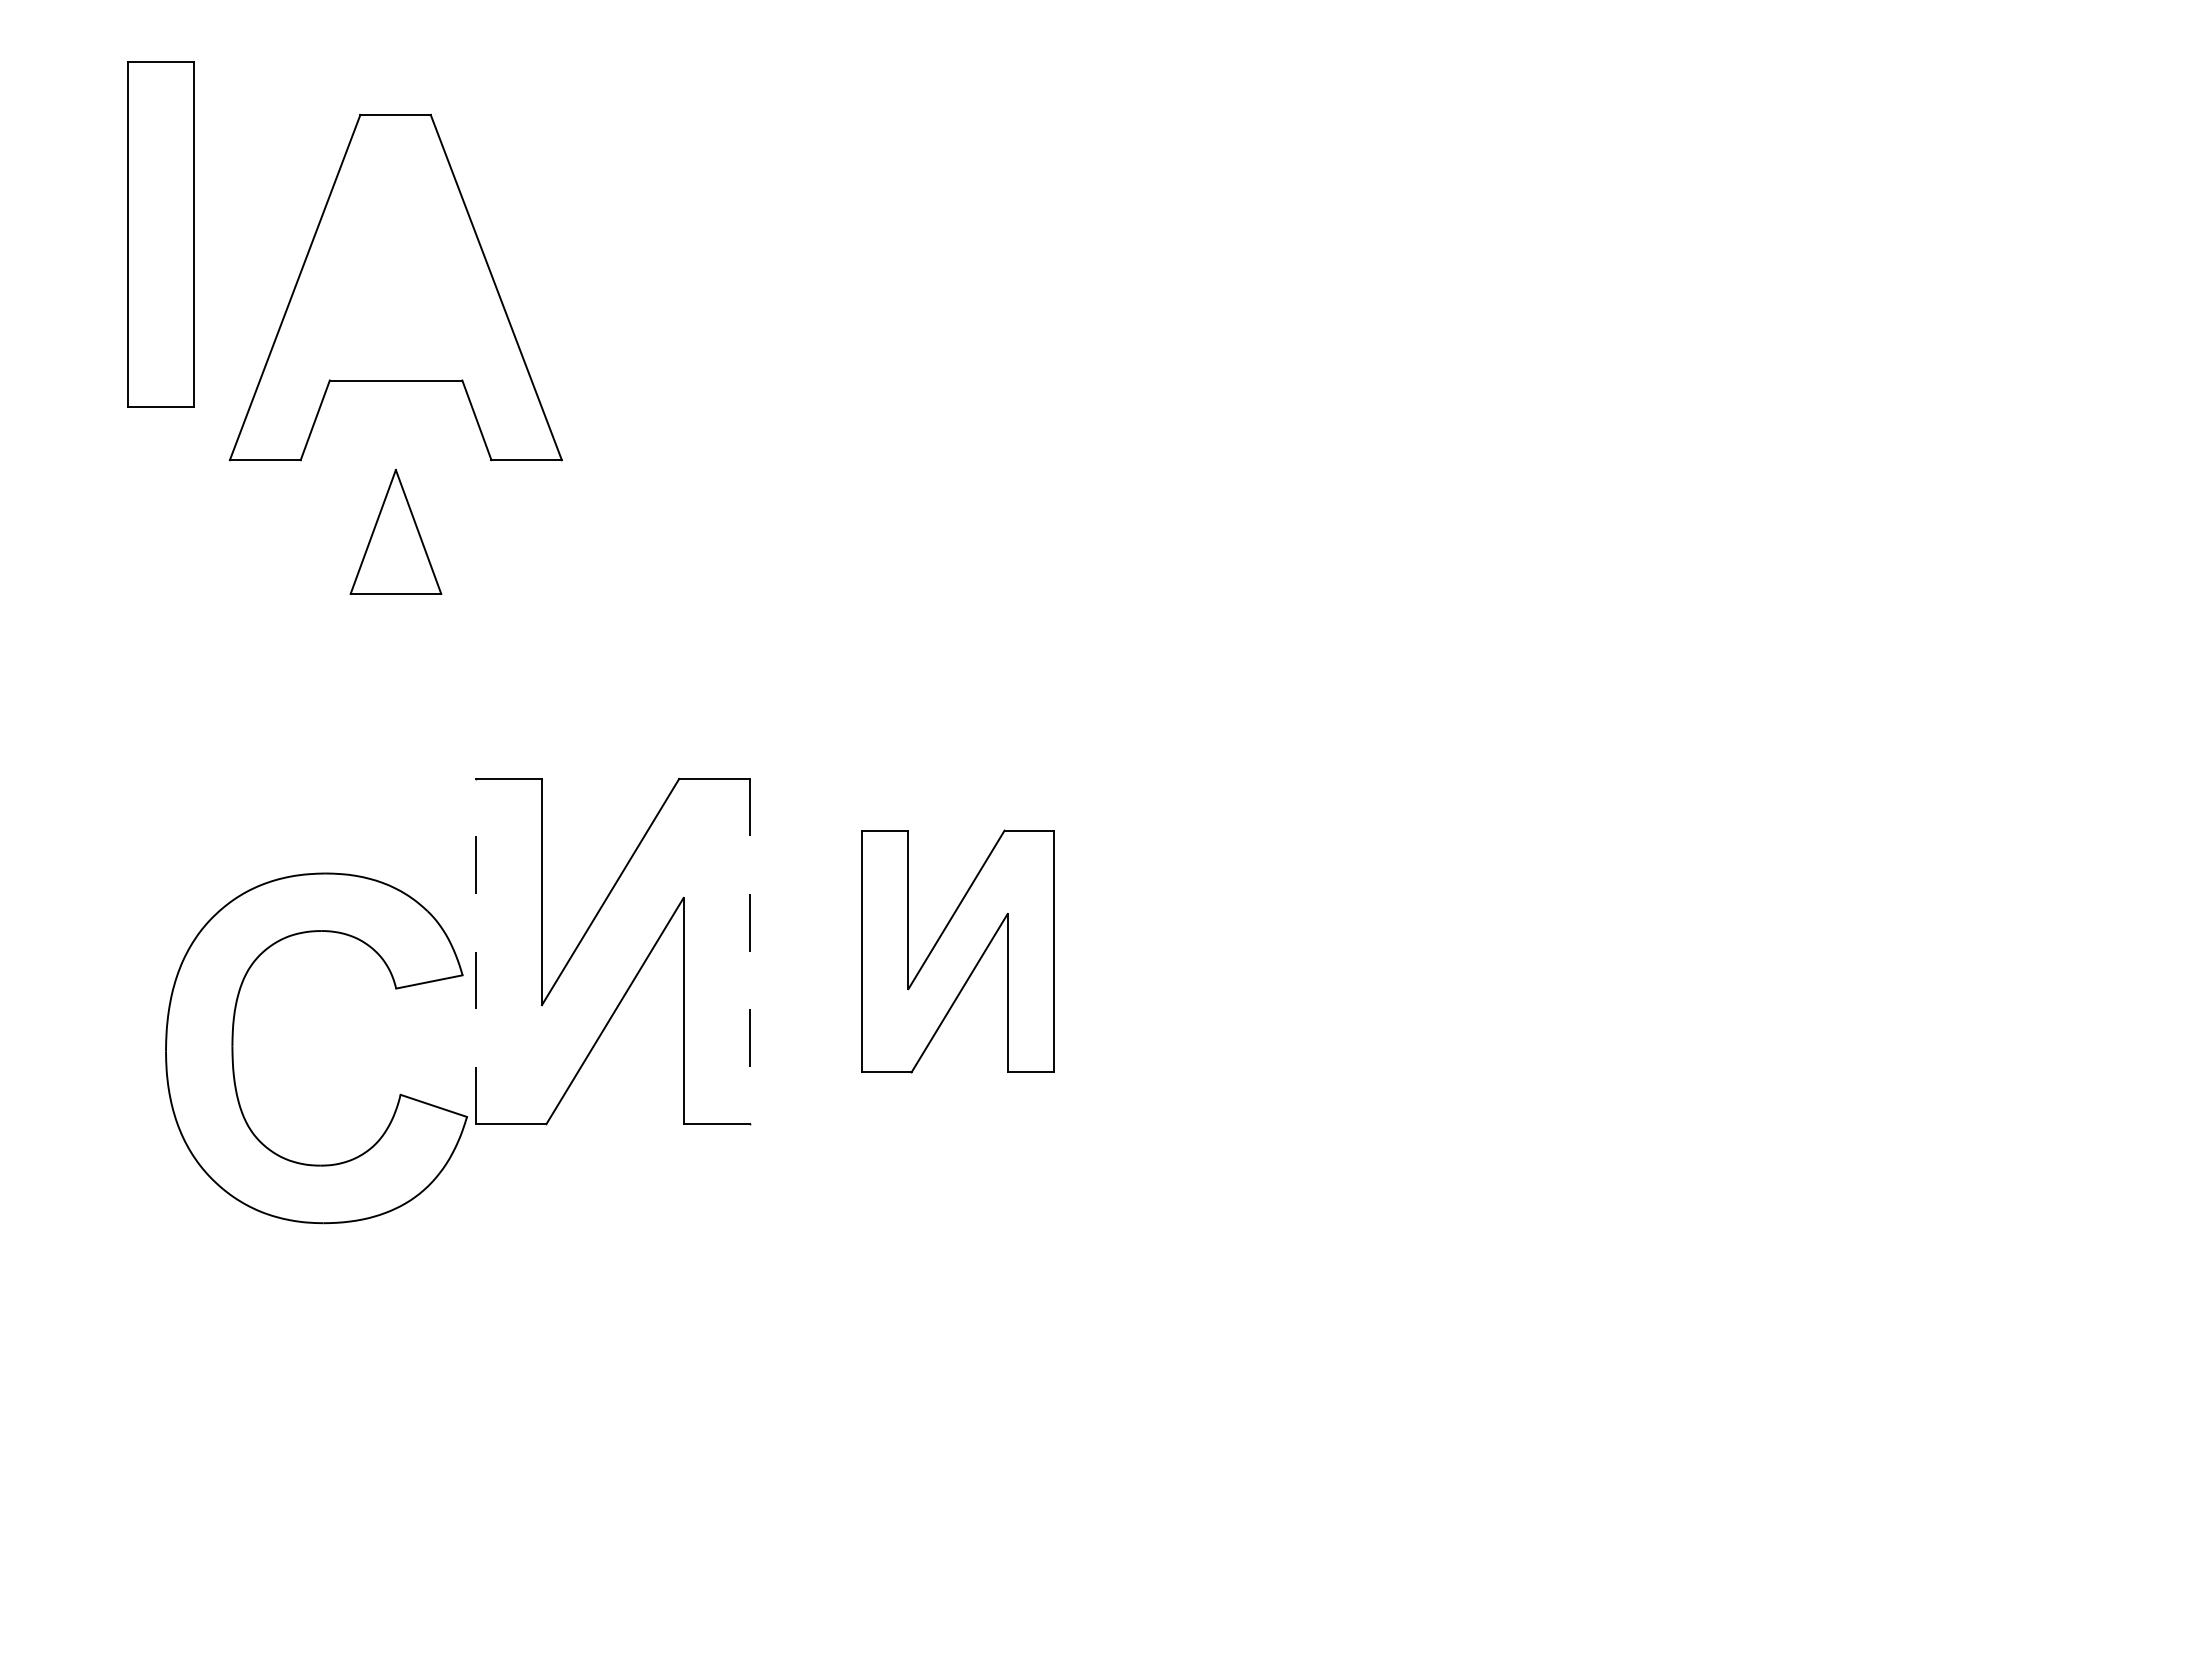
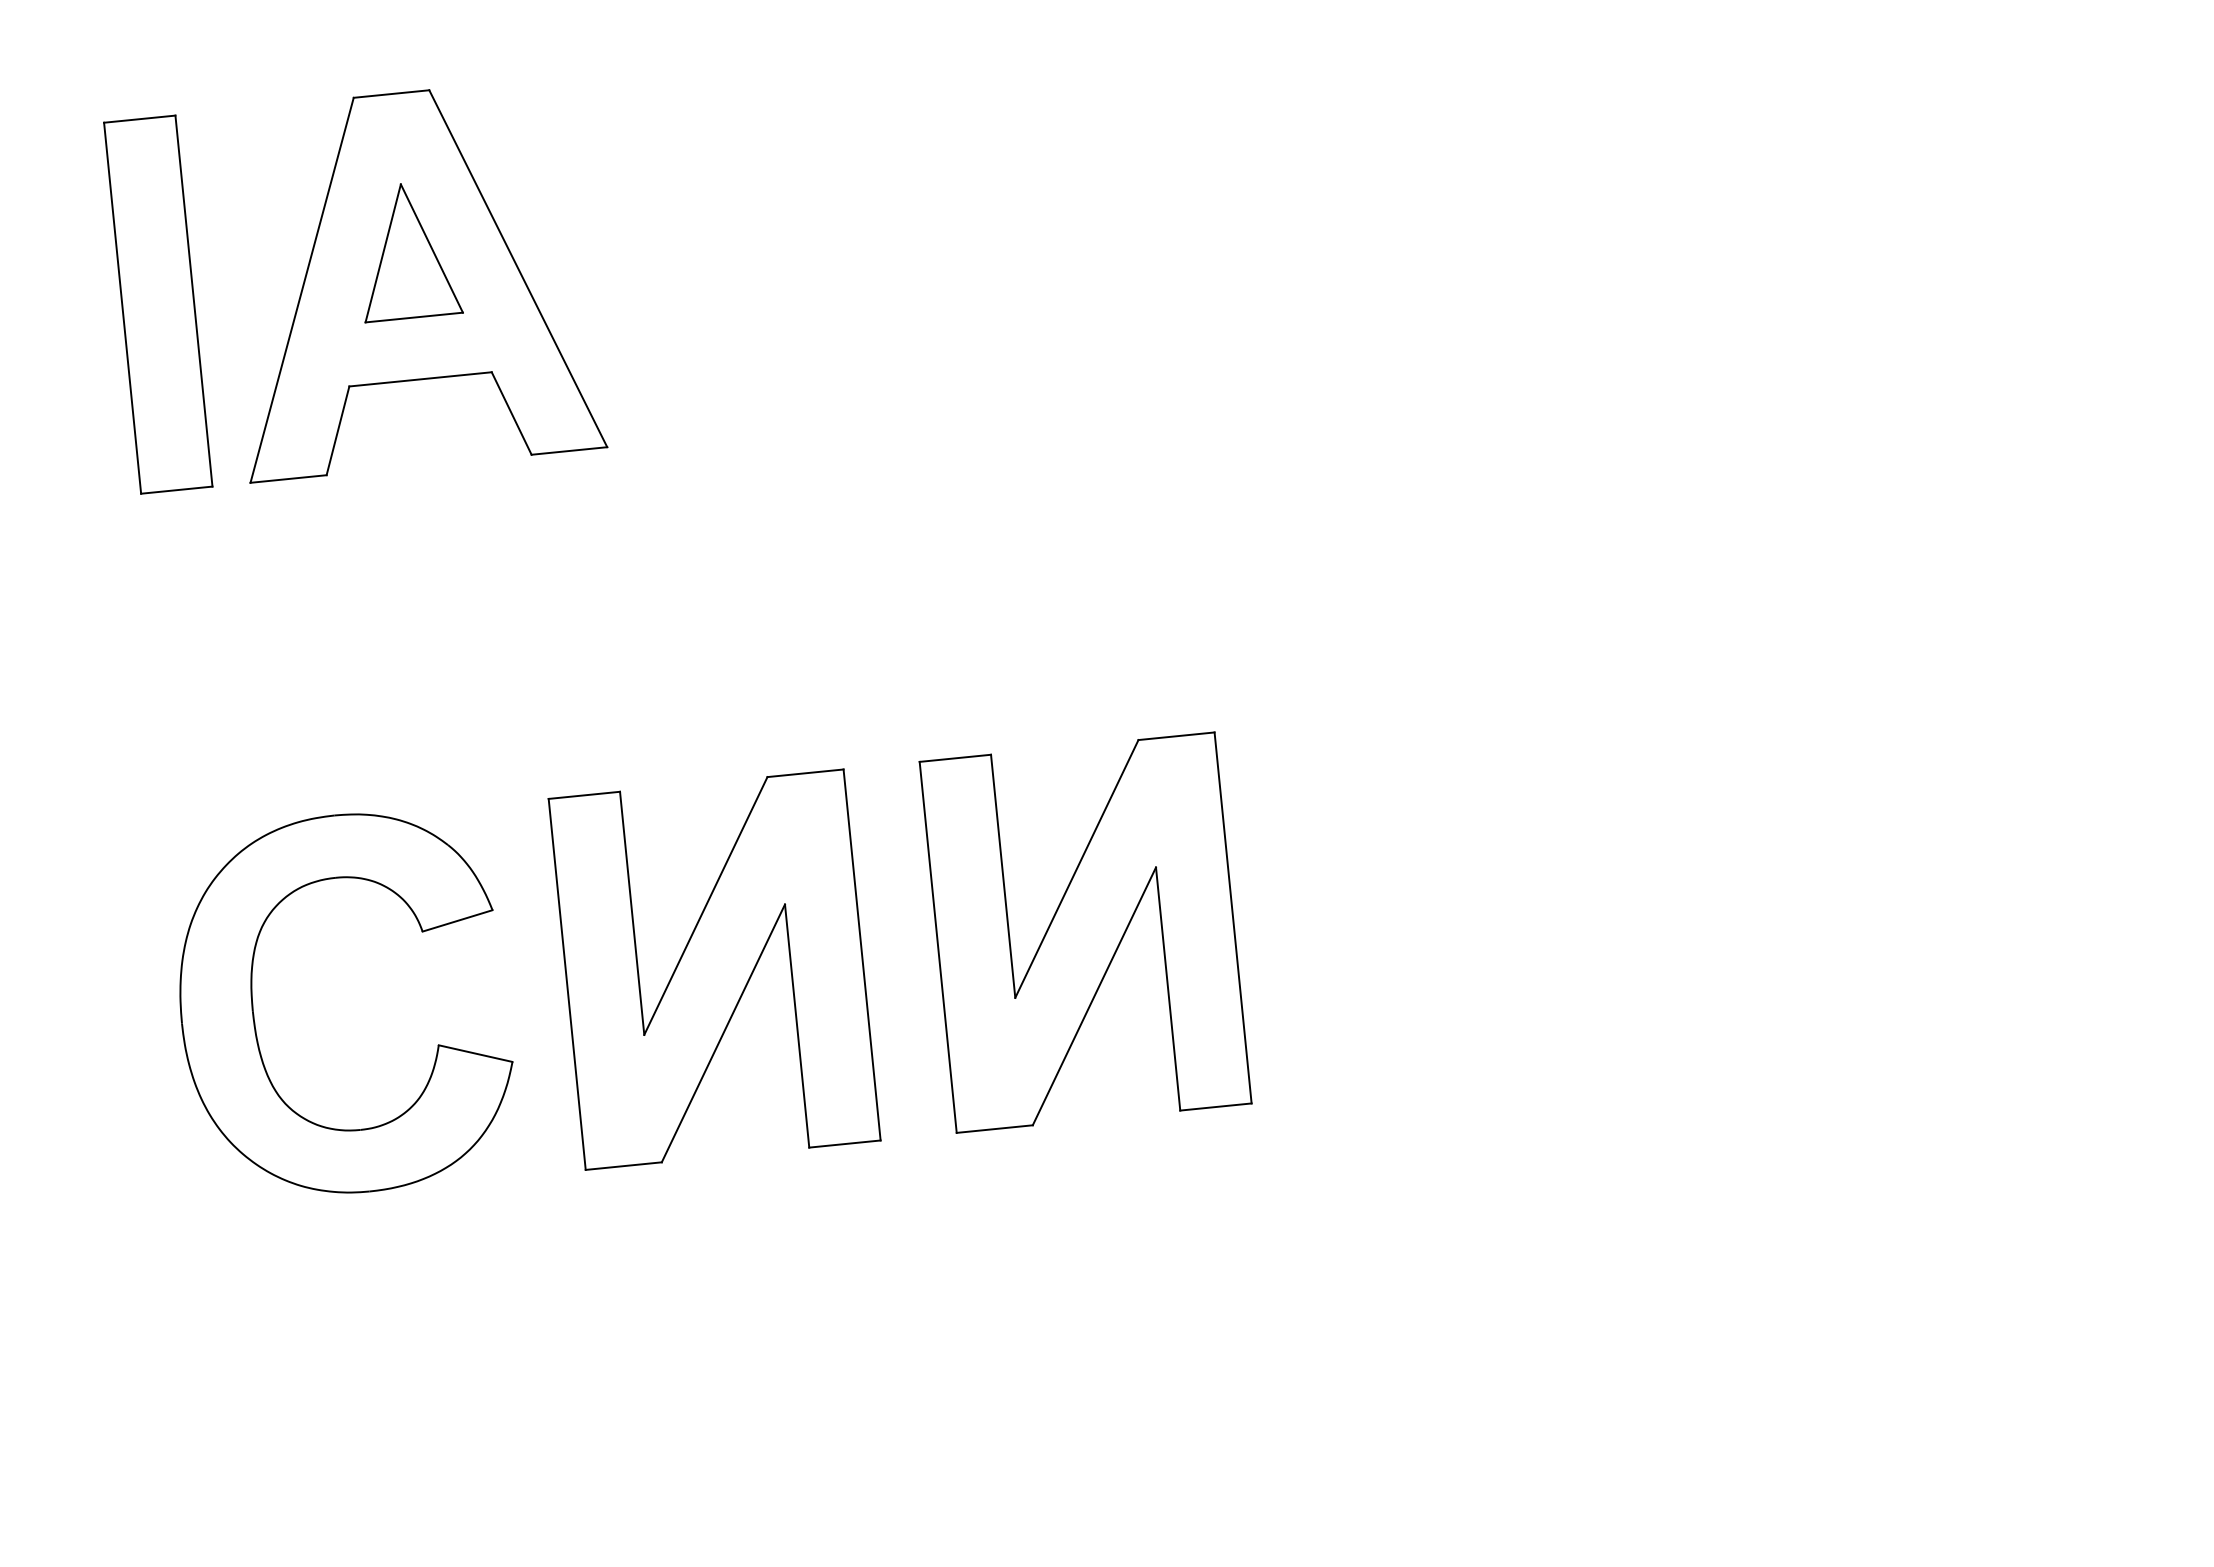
part: (160, 234) -> (157, 304), moved
part: (395, 531) -> (407, 250), moved
line: (475, 951) -> (567, 984), dashed -> solid
line: (750, 951) -> (862, 954), dashed -> solid
part: (957, 951) -> (1085, 932), size x1.43
part: (233, 1048) -> (254, 1013), moved

